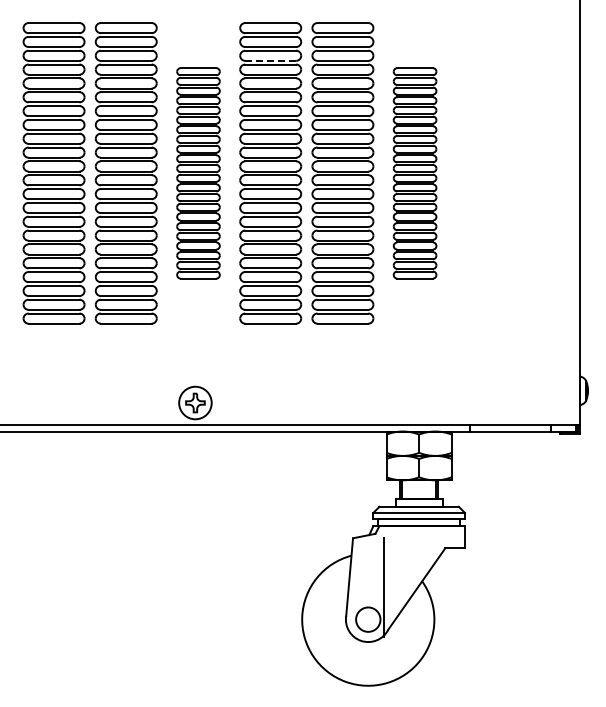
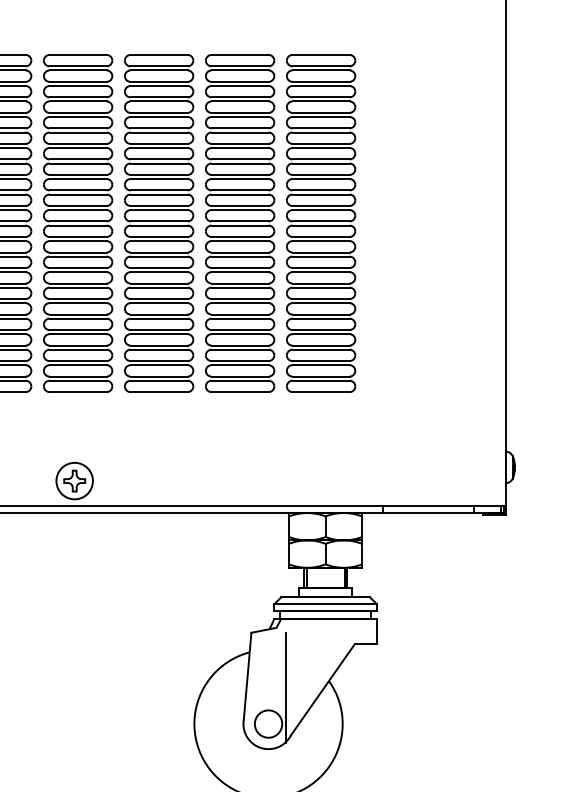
line: (271, 60) -> (159, 96), dashed -> solid
part: (198, 173) -> (78, 223), size x1.43
part: (414, 173) -> (320, 223), size x1.43

